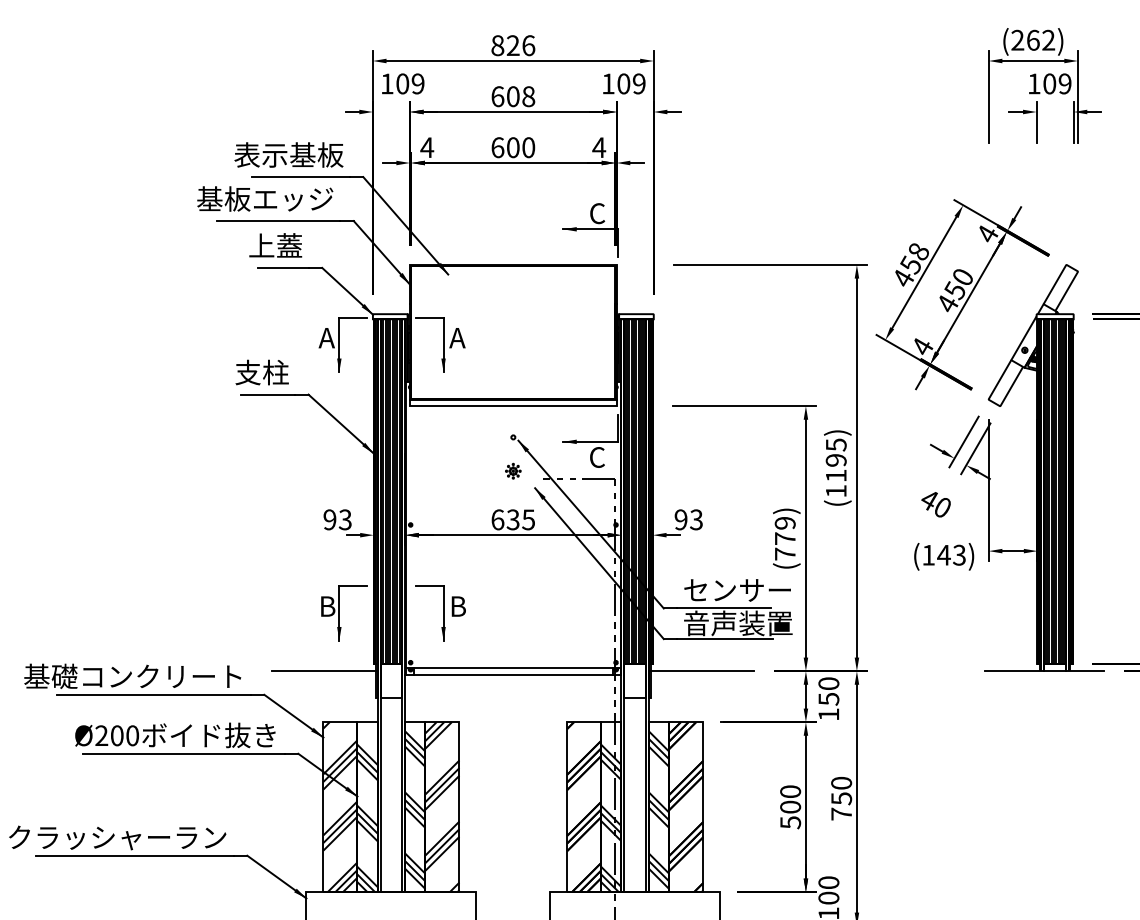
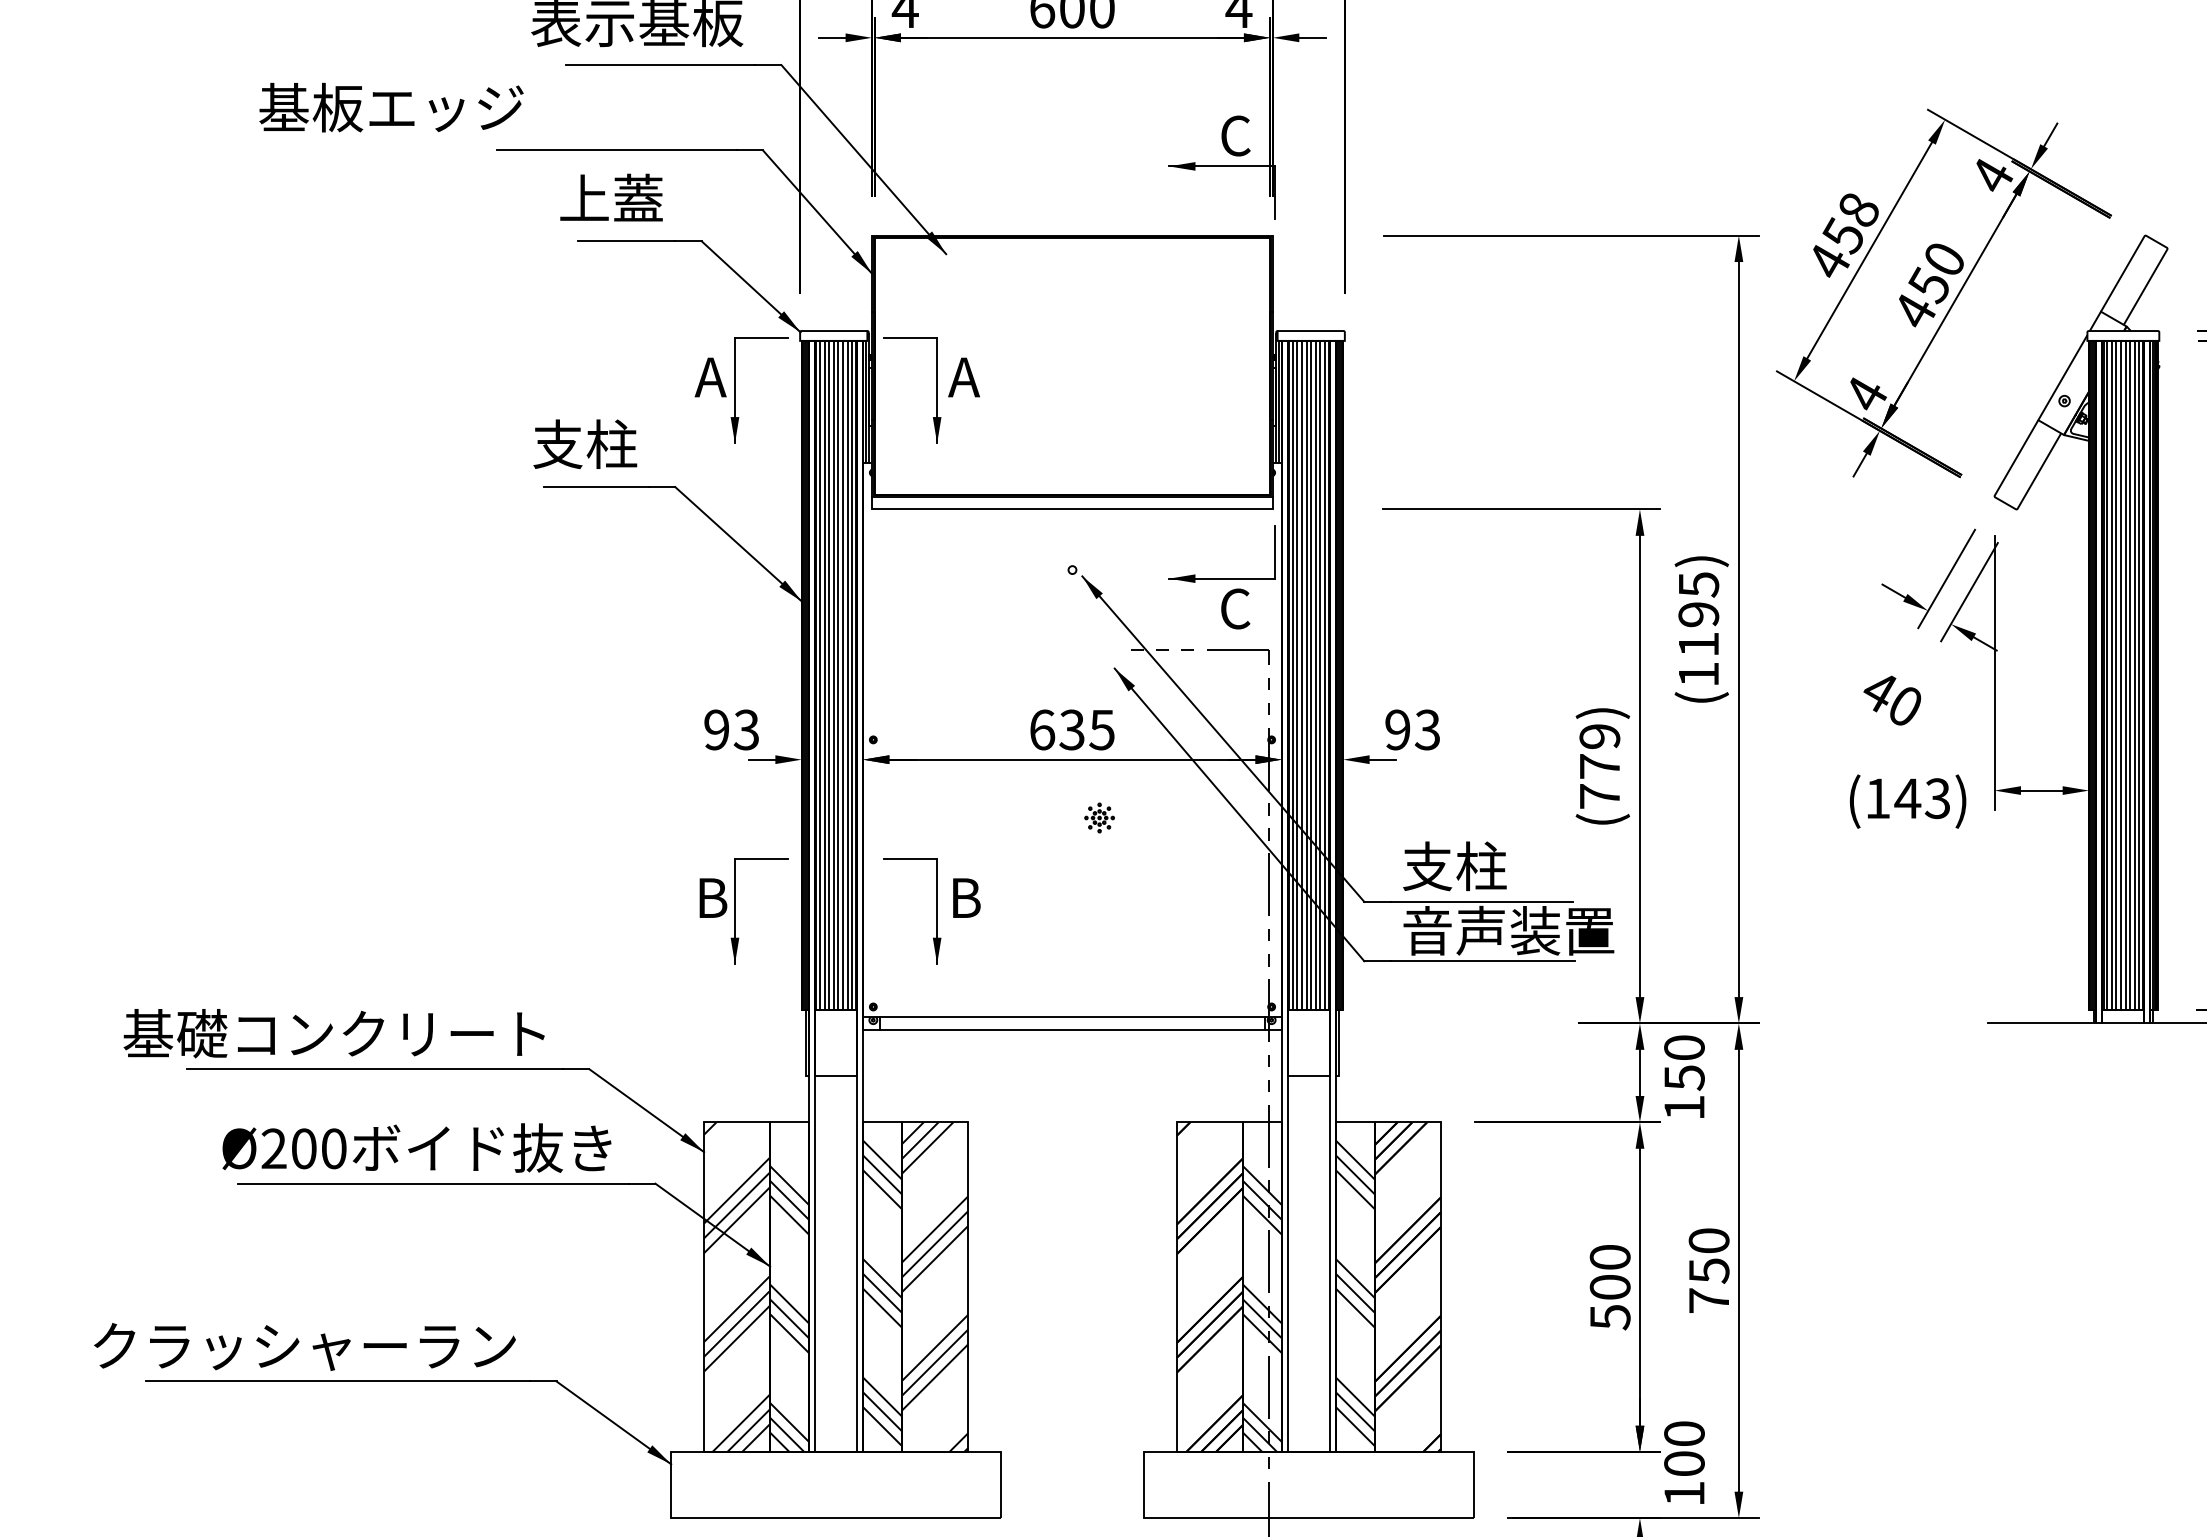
text: (265, 198) -> (391, 106), moved
part: (513, 470) -> (1099, 816), moved
text: (737, 589) -> (1507, 865), センサー -> 支柱
line: (324, 671) -> (706, 1024), removed
line: (702, 671) -> (1439, 1024), removed

